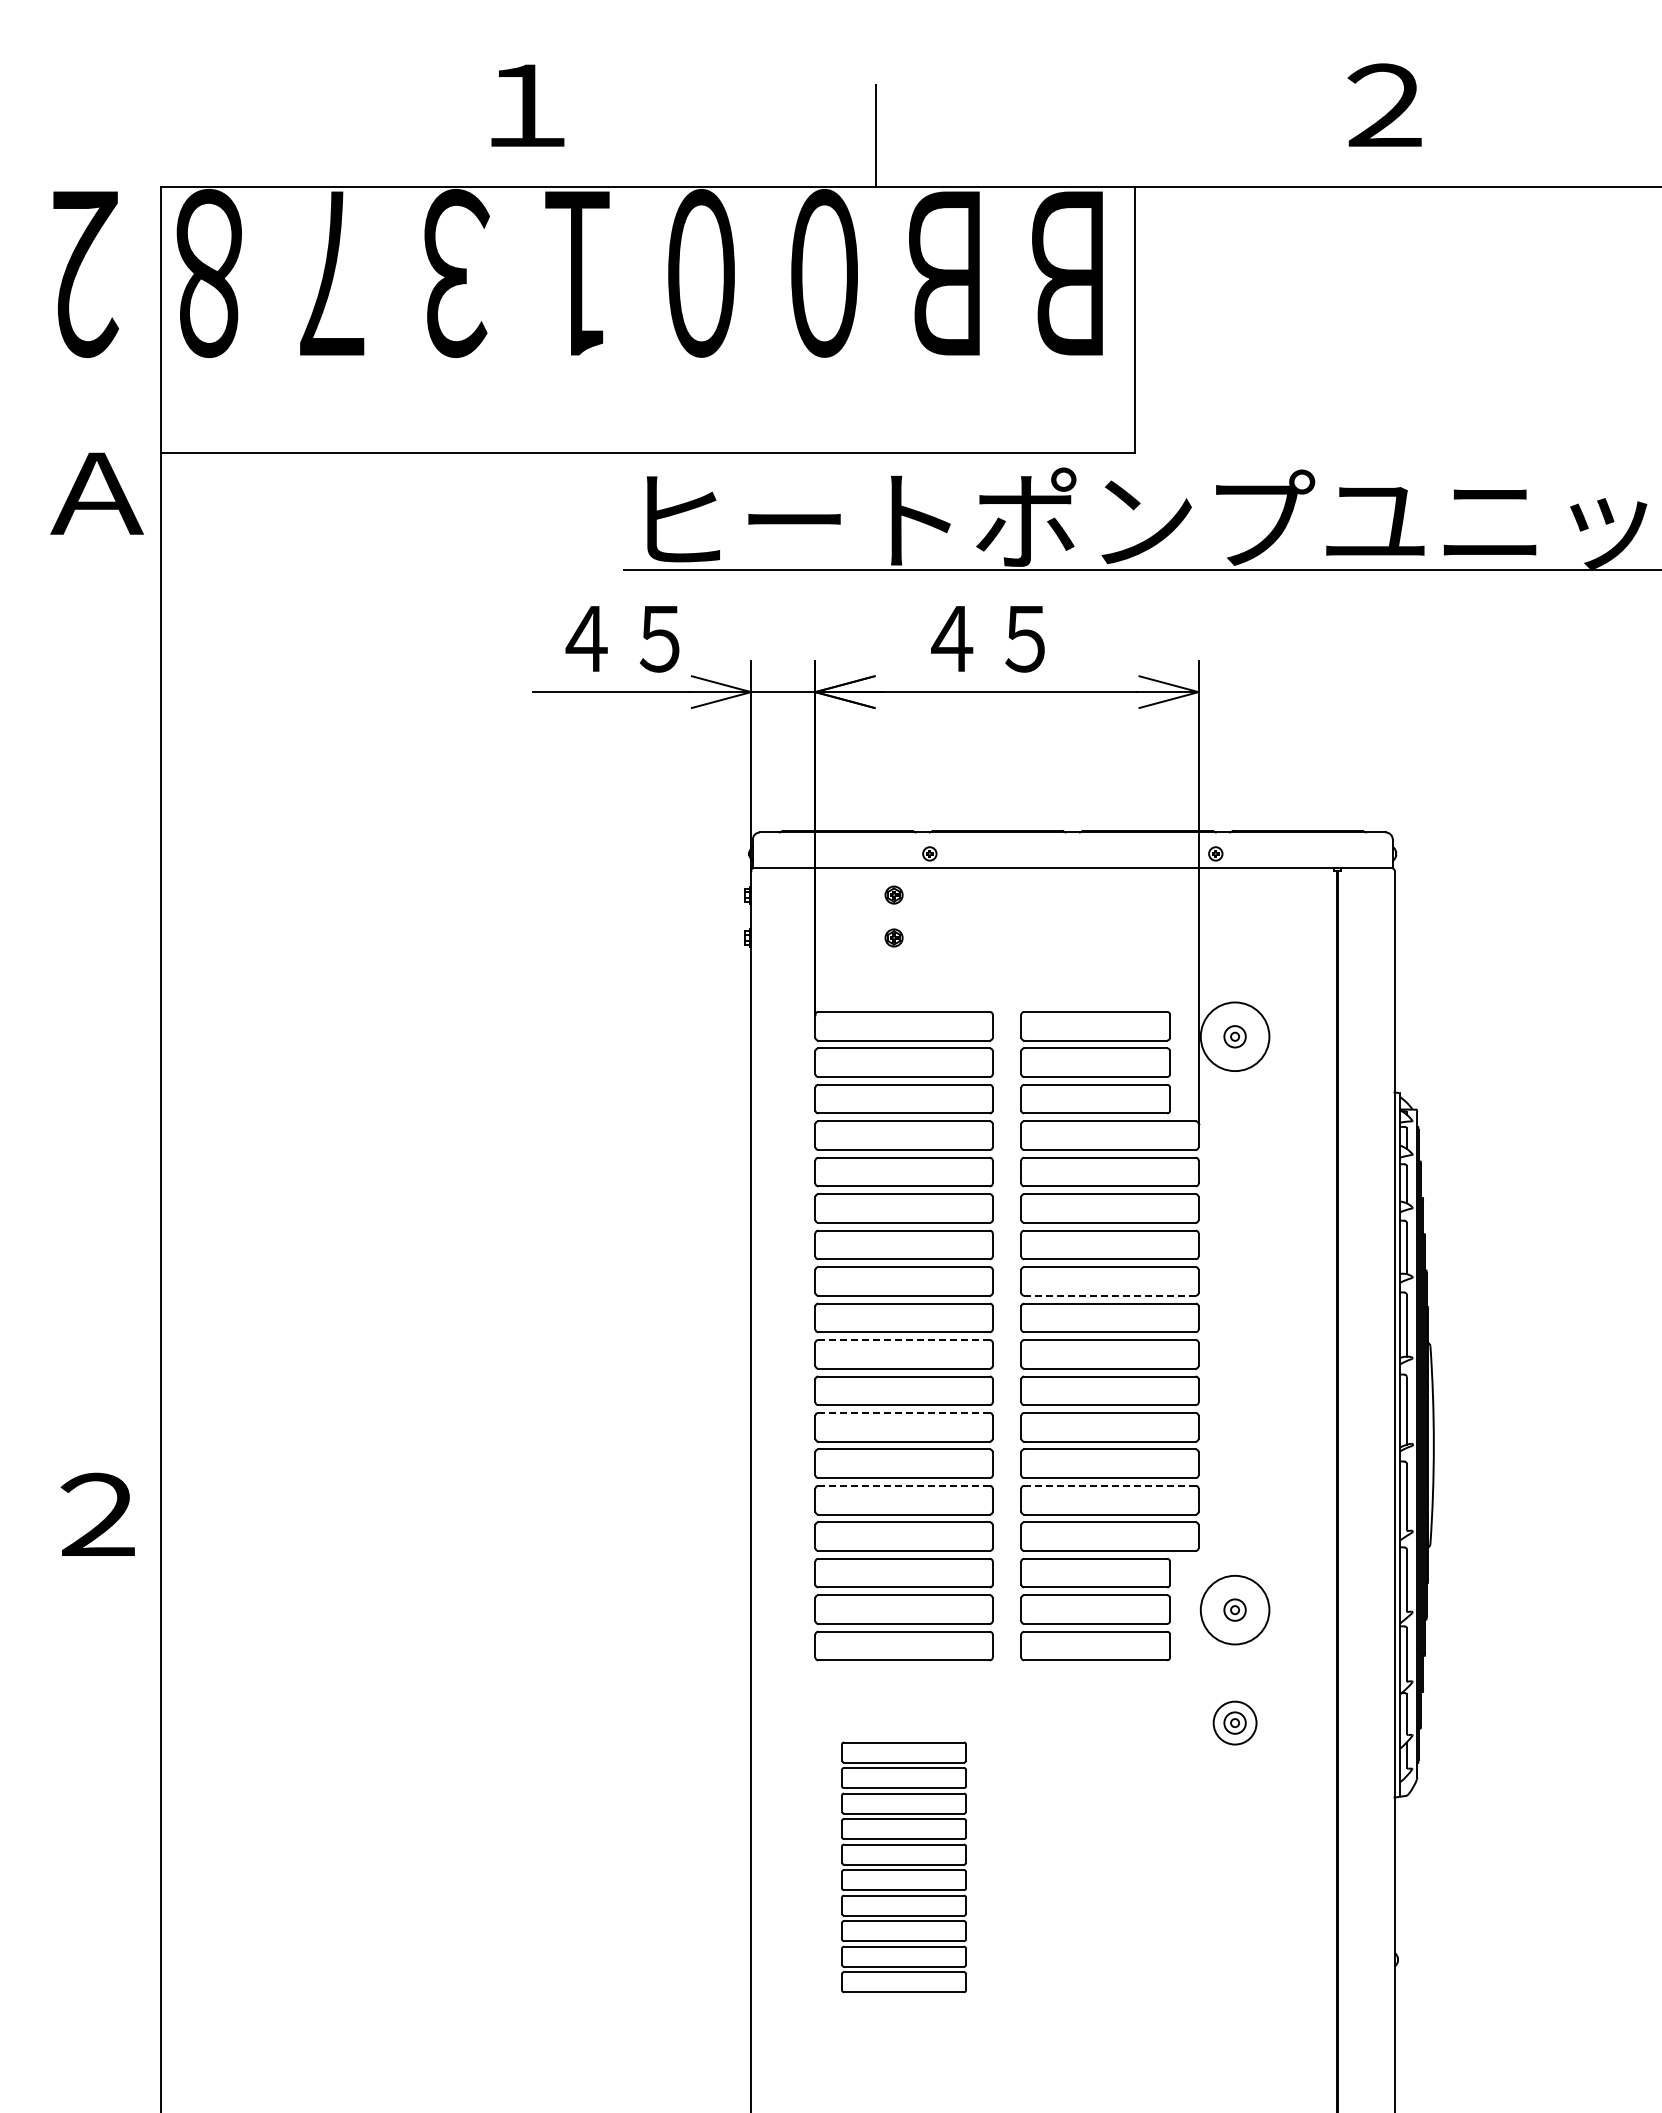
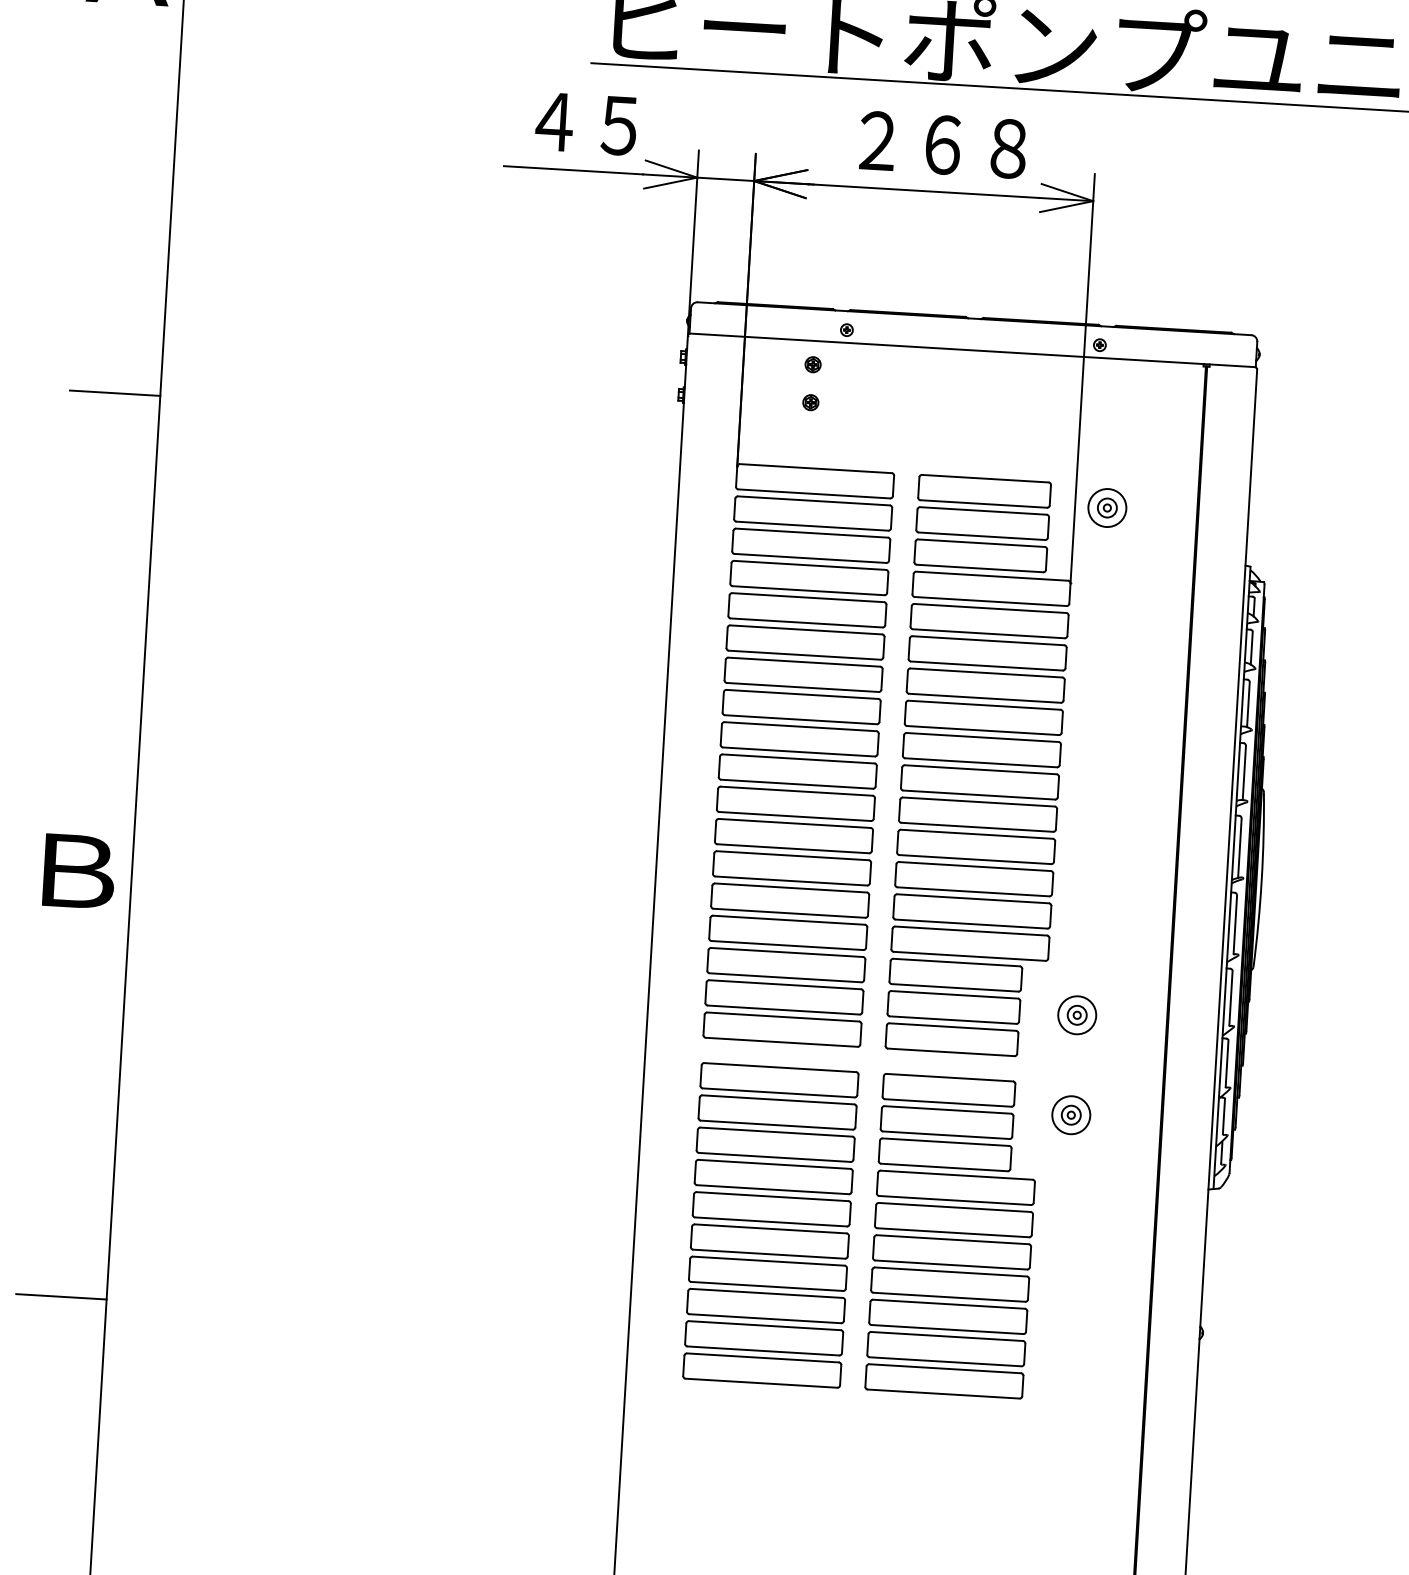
text: (1025, 638) -> (942, 144), ４５ -> ２６８
line: (109, 973) -> (114, 392), added
circle: (1234, 1036) -> (1106, 507), size x0.62
line: (1109, 1295) -> (982, 730), dashed -> solid
line: (904, 1340) -> (798, 759), dashed -> solid
line: (904, 1412) -> (795, 823), dashed -> solid
line: (904, 1485) -> (791, 887), dashed -> solid
line: (1109, 1485) -> (972, 898), dashed -> solid
text: (100, 1513) -> (78, 870), ２ -> Ｂ
circle: (1234, 1609) -> (1076, 1014), size x0.62
part: (903, 1867) -> (770, 1225), size x1.43
part: (1109, 1867) -> (952, 1236), added
line: (109, 1995) -> (61, 1297), added

